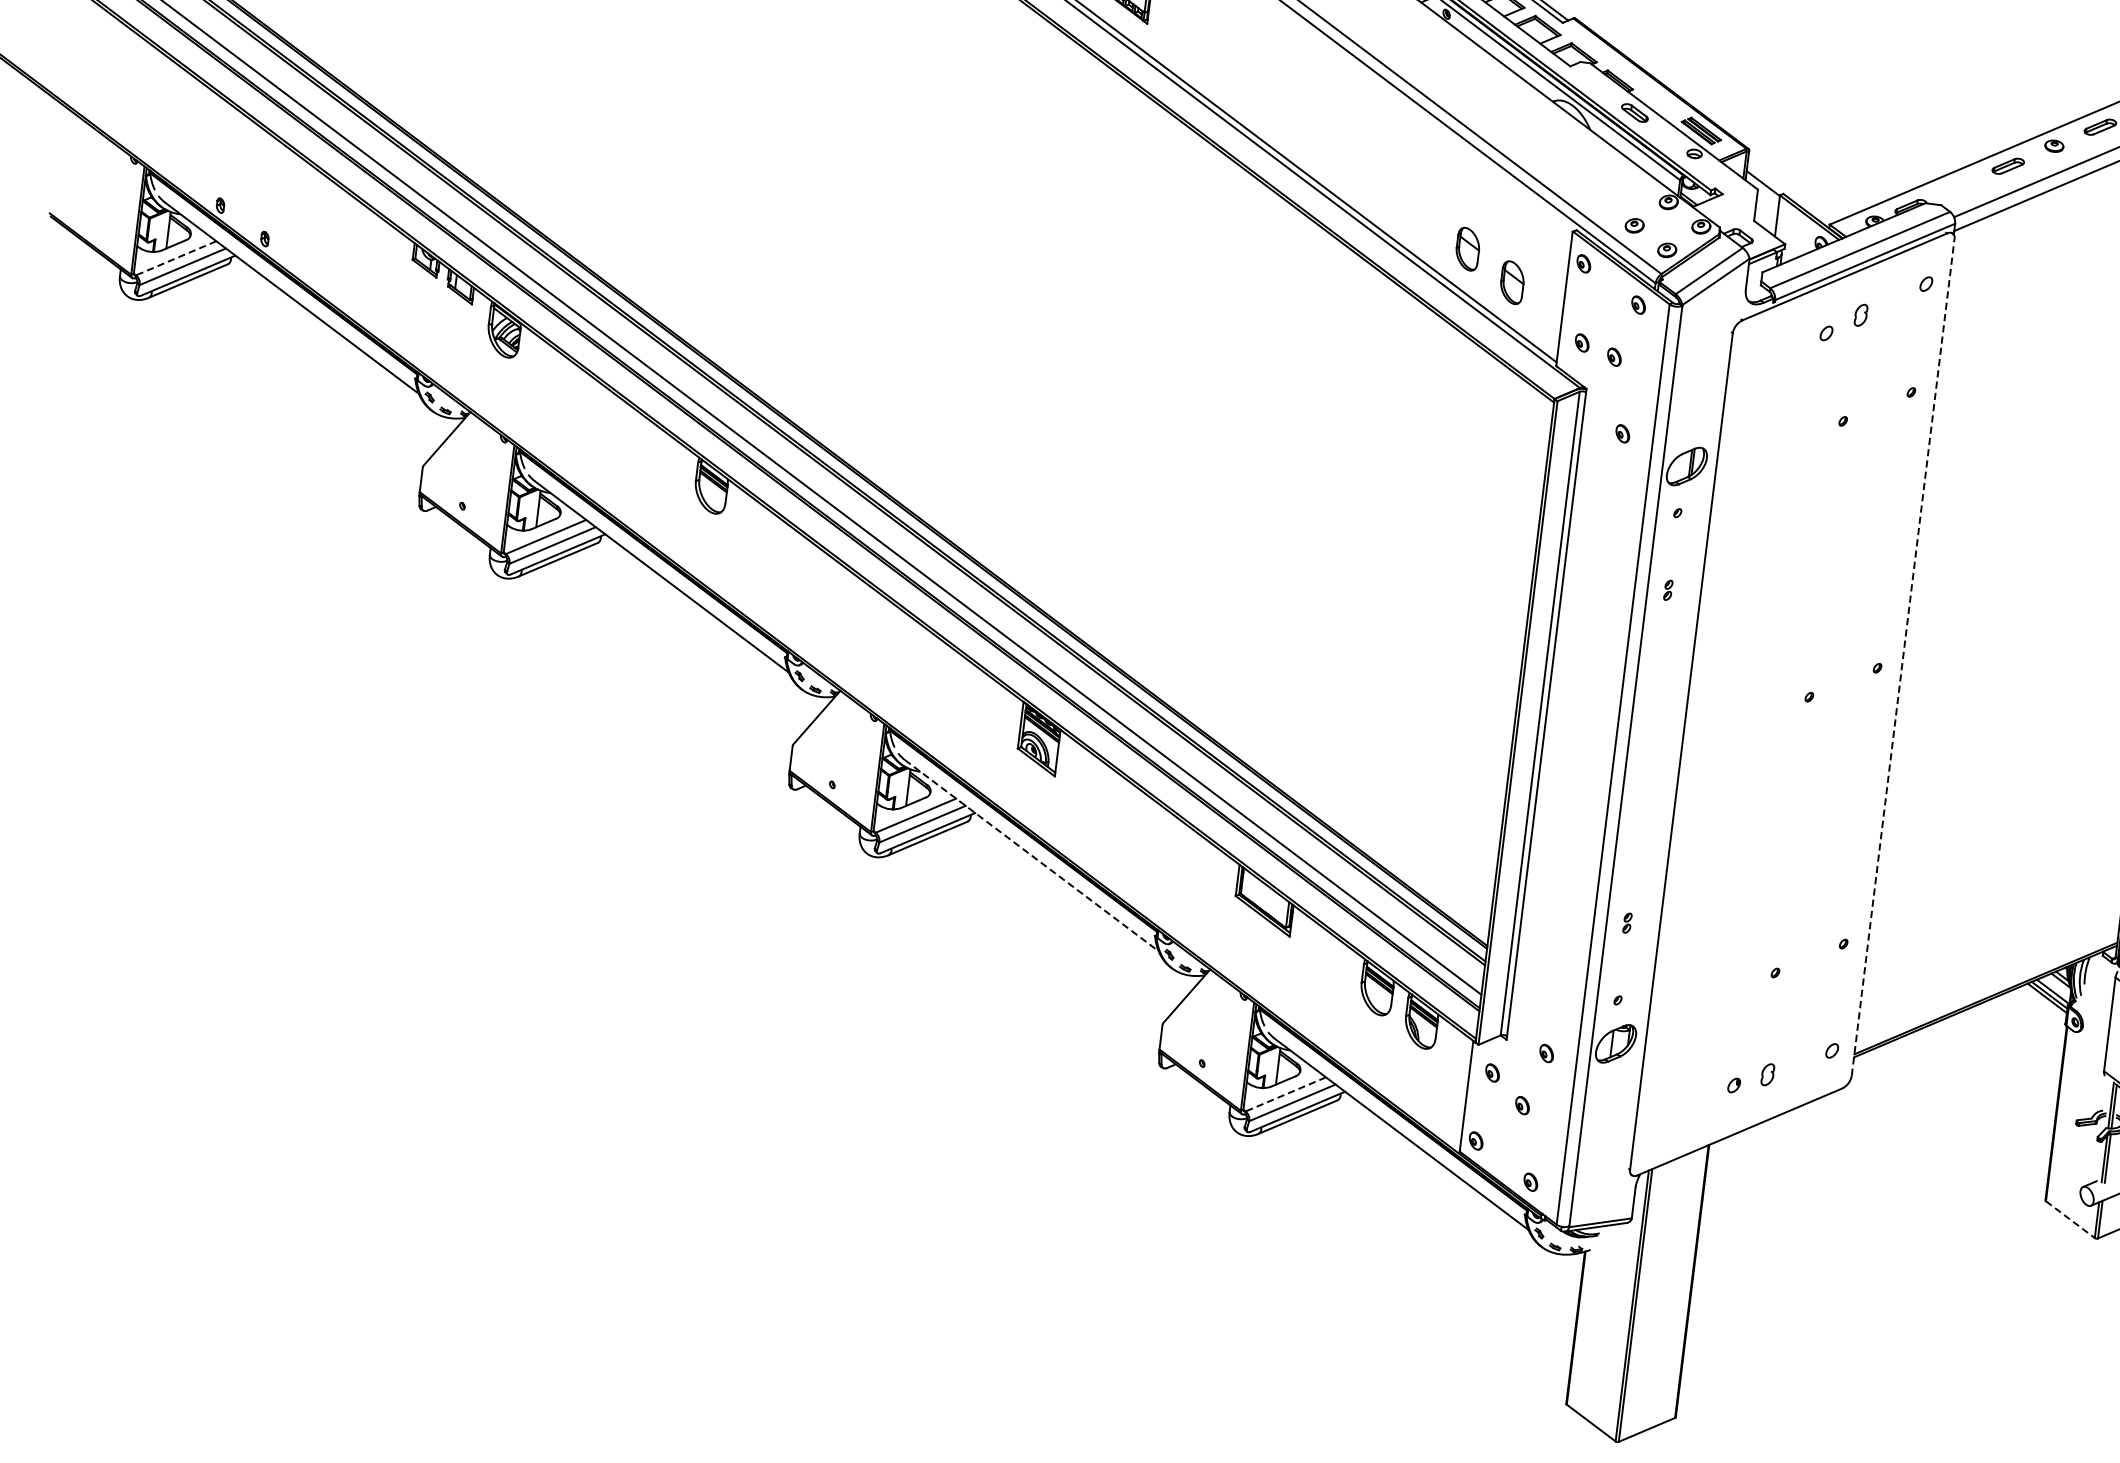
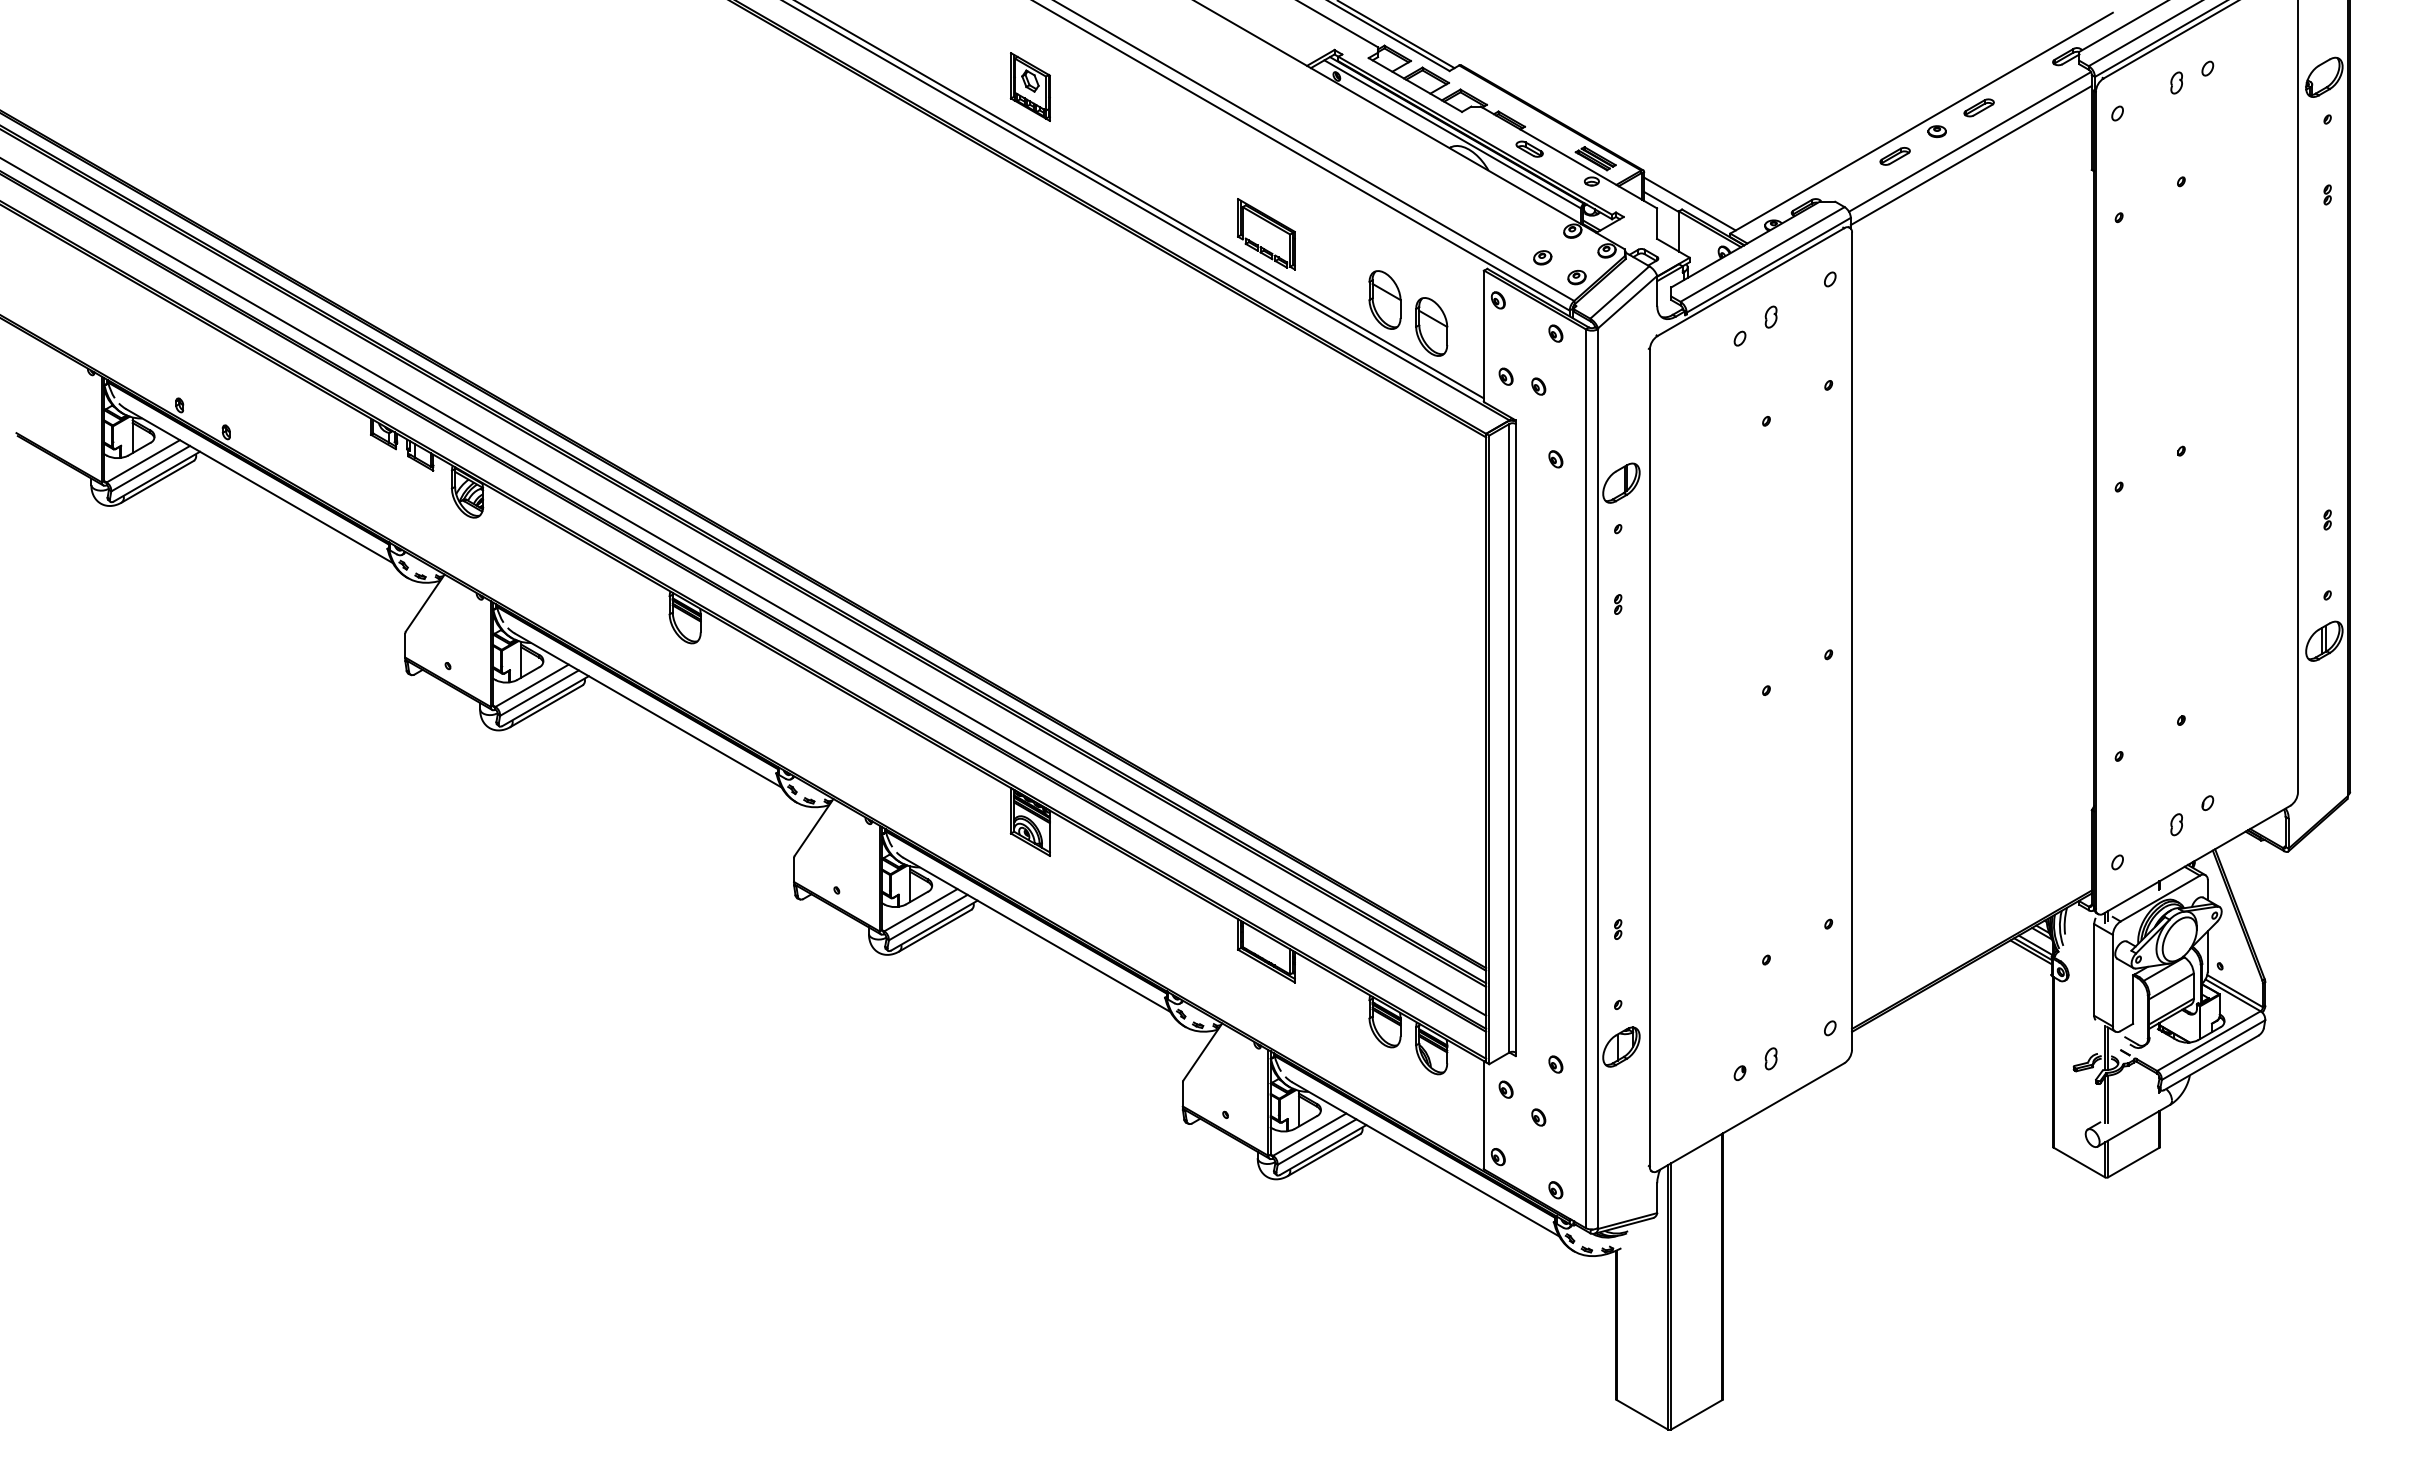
part: (1354, 167) -> (1266, 234), added
line: (1791, 188) -> (1689, 203), added
part: (1467, 248) -> (1384, 299), size x1.43
line: (175, 258) -> (142, 461), dashed -> solid
part: (1512, 282) -> (1431, 326), size x1.43
line: (1903, 657) -> (1852, 641), dashed -> solid
line: (1032, 855) -> (1037, 934), dashed -> solid
line: (1285, 1094) -> (1309, 1134), dashed -> solid
line: (2070, 1219) -> (2079, 1162), dashed -> solid

